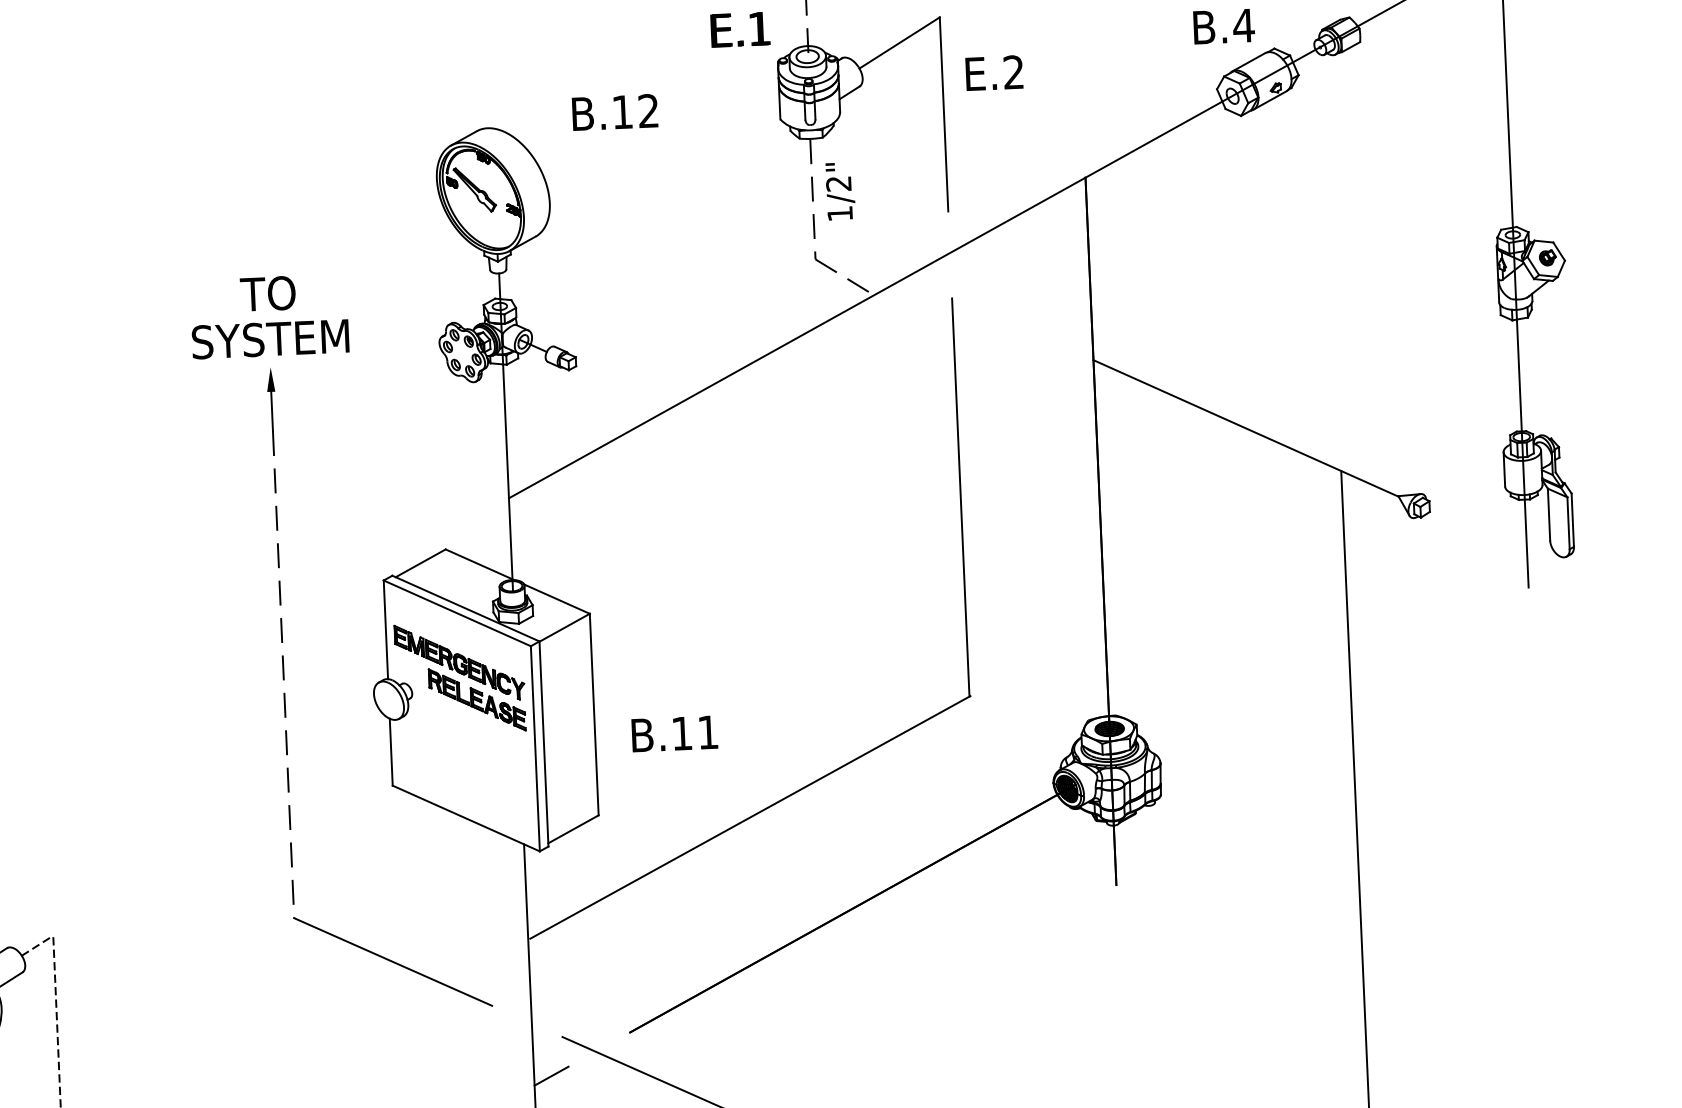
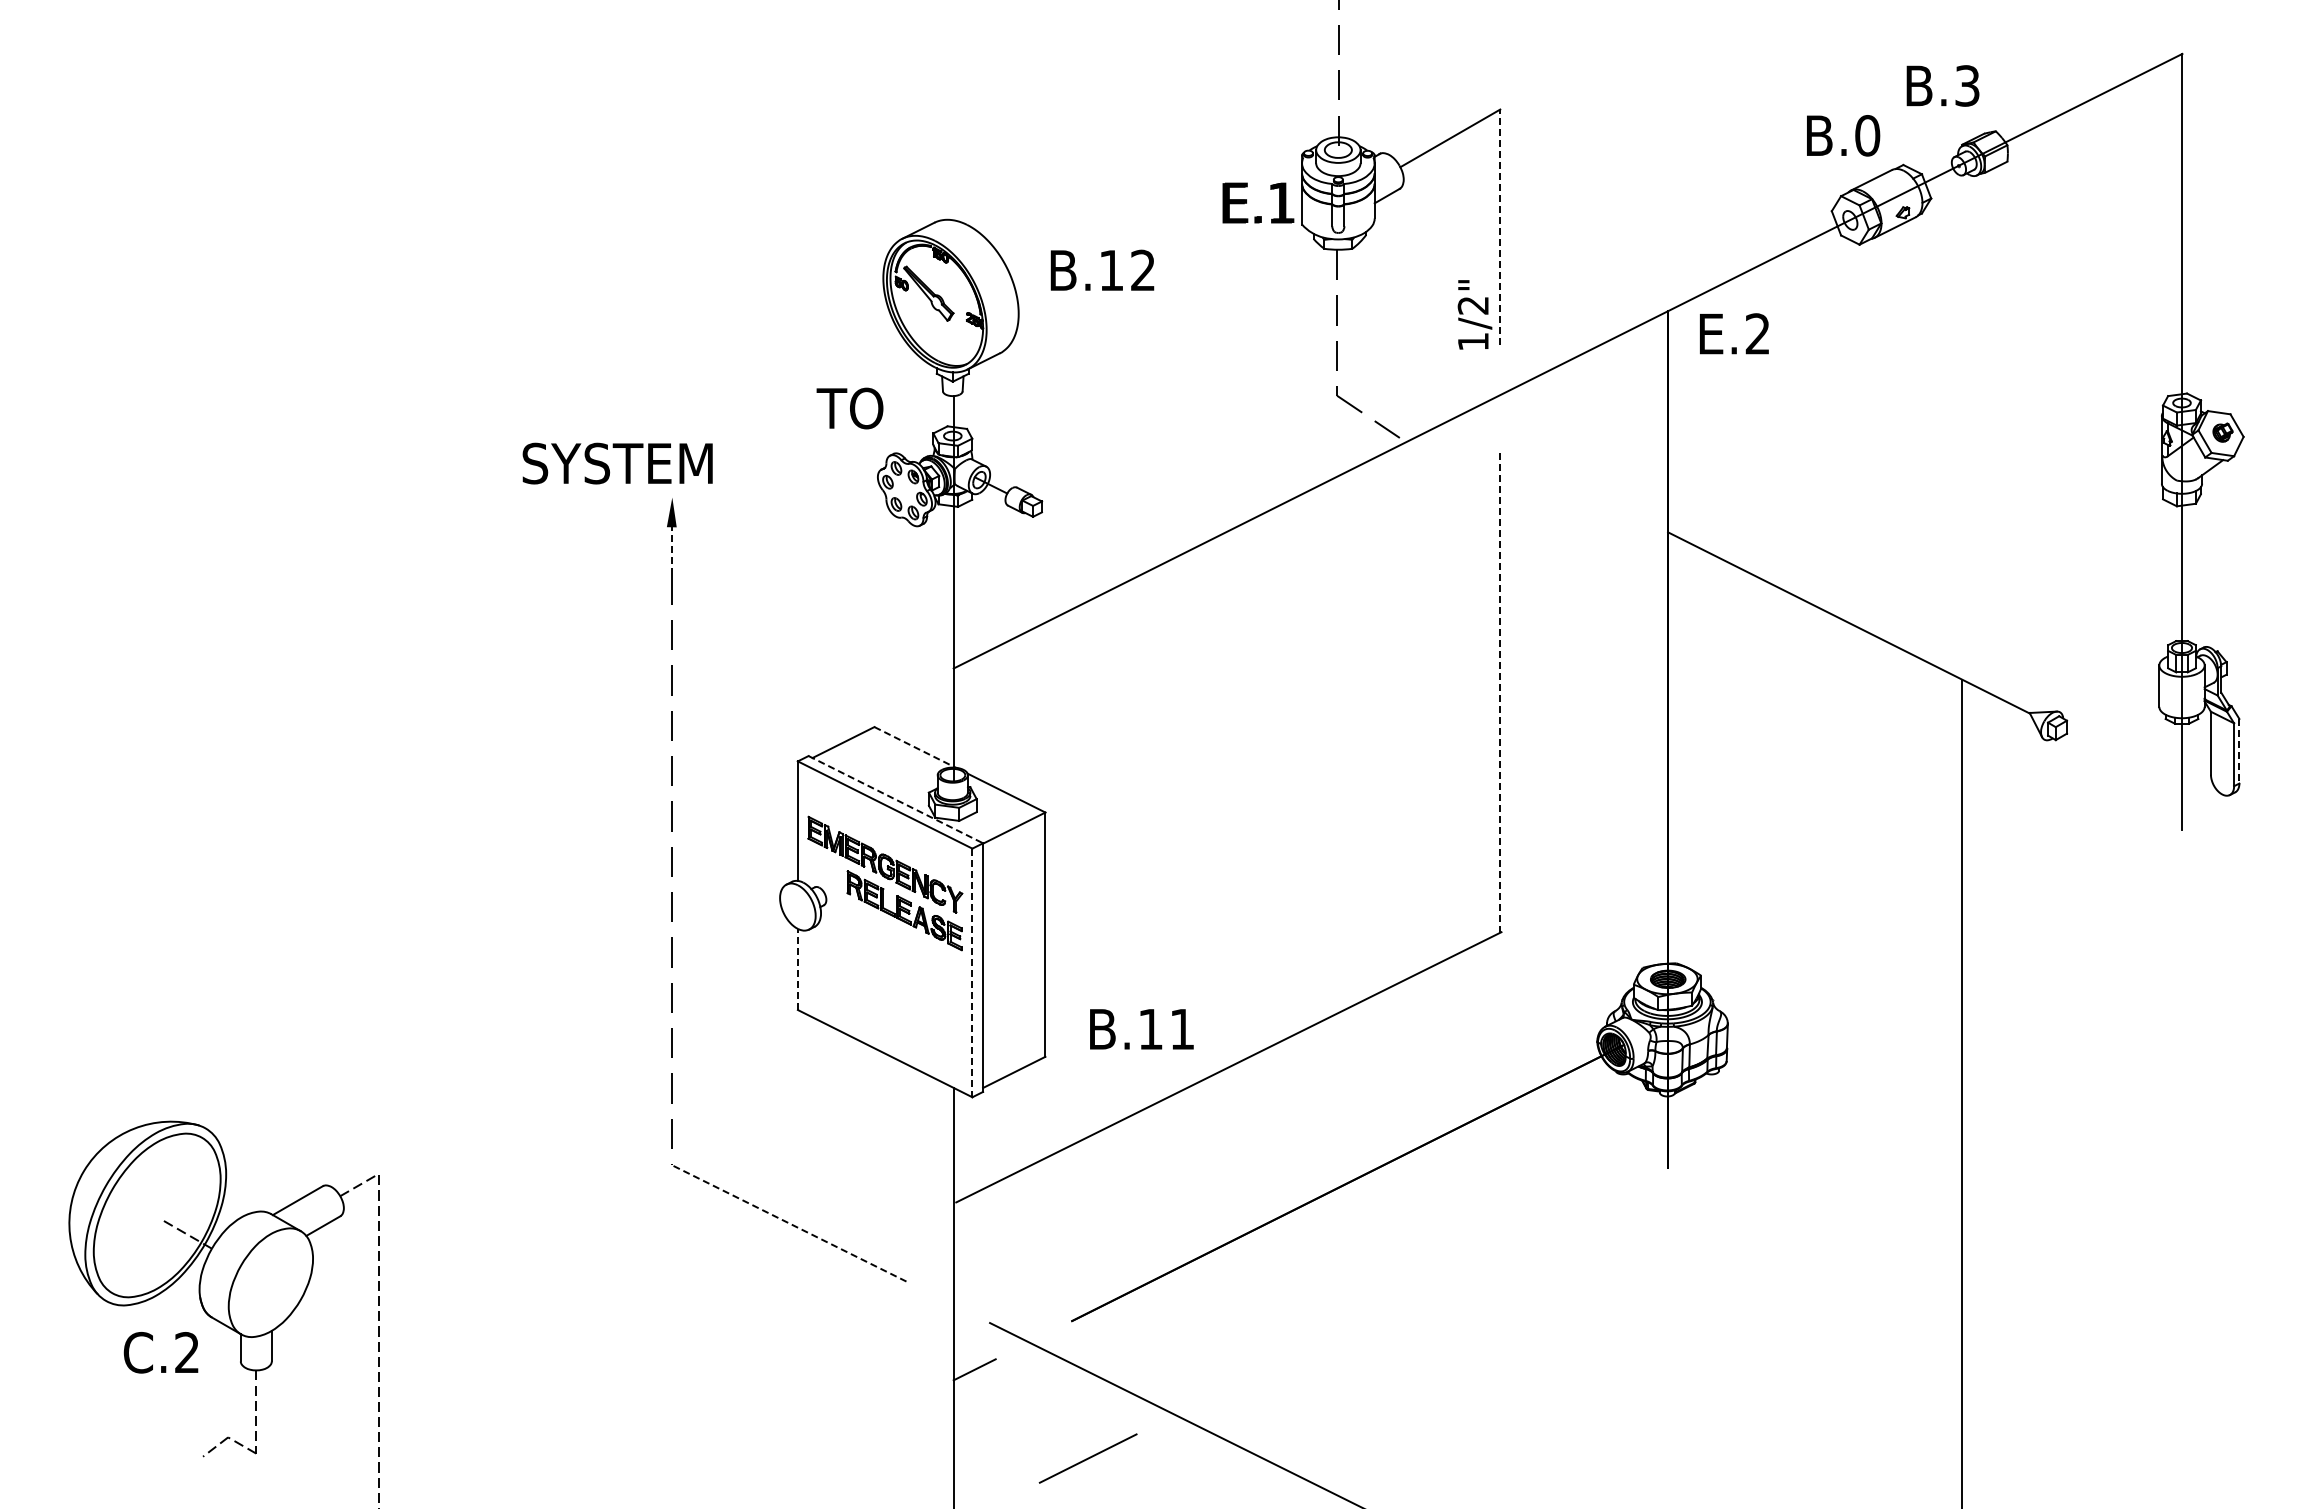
text: (1243, 25) -> (1867, 135), B.4 -> B.0
text: (740, 29) -> (1258, 202), moved
text: (994, 72) -> (1734, 333), moved
text: (615, 111) -> (1102, 269), moved
line: (944, 114) -> (1500, 227), solid -> dashed
text: (840, 191) -> (1474, 314), moved
text: (267, 293) -> (849, 408), moved
text: (270, 339) -> (617, 463), moved
line: (271, 410) -> (671, 549), solid -> dashed
line: (960, 496) -> (1500, 690), solid -> dashed
line: (1572, 520) -> (2239, 751), solid -> dashed
line: (480, 564) -> (915, 747), solid -> dashed
line: (465, 608) -> (895, 799), solid -> dashed
text: (674, 734) -> (1141, 1029), moved
line: (535, 749) -> (972, 973), solid -> dashed
line: (390, 752) -> (797, 969), solid -> dashed
line: (392, 962) -> (788, 1223), solid -> dashed

